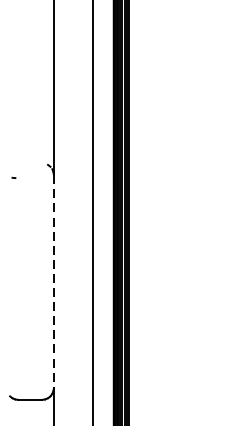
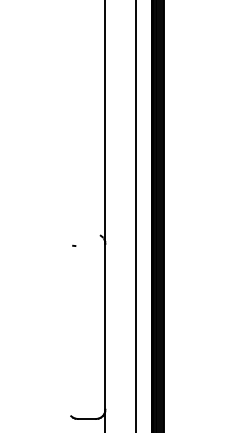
line: (54, 281) -> (105, 326), dashed -> solid

